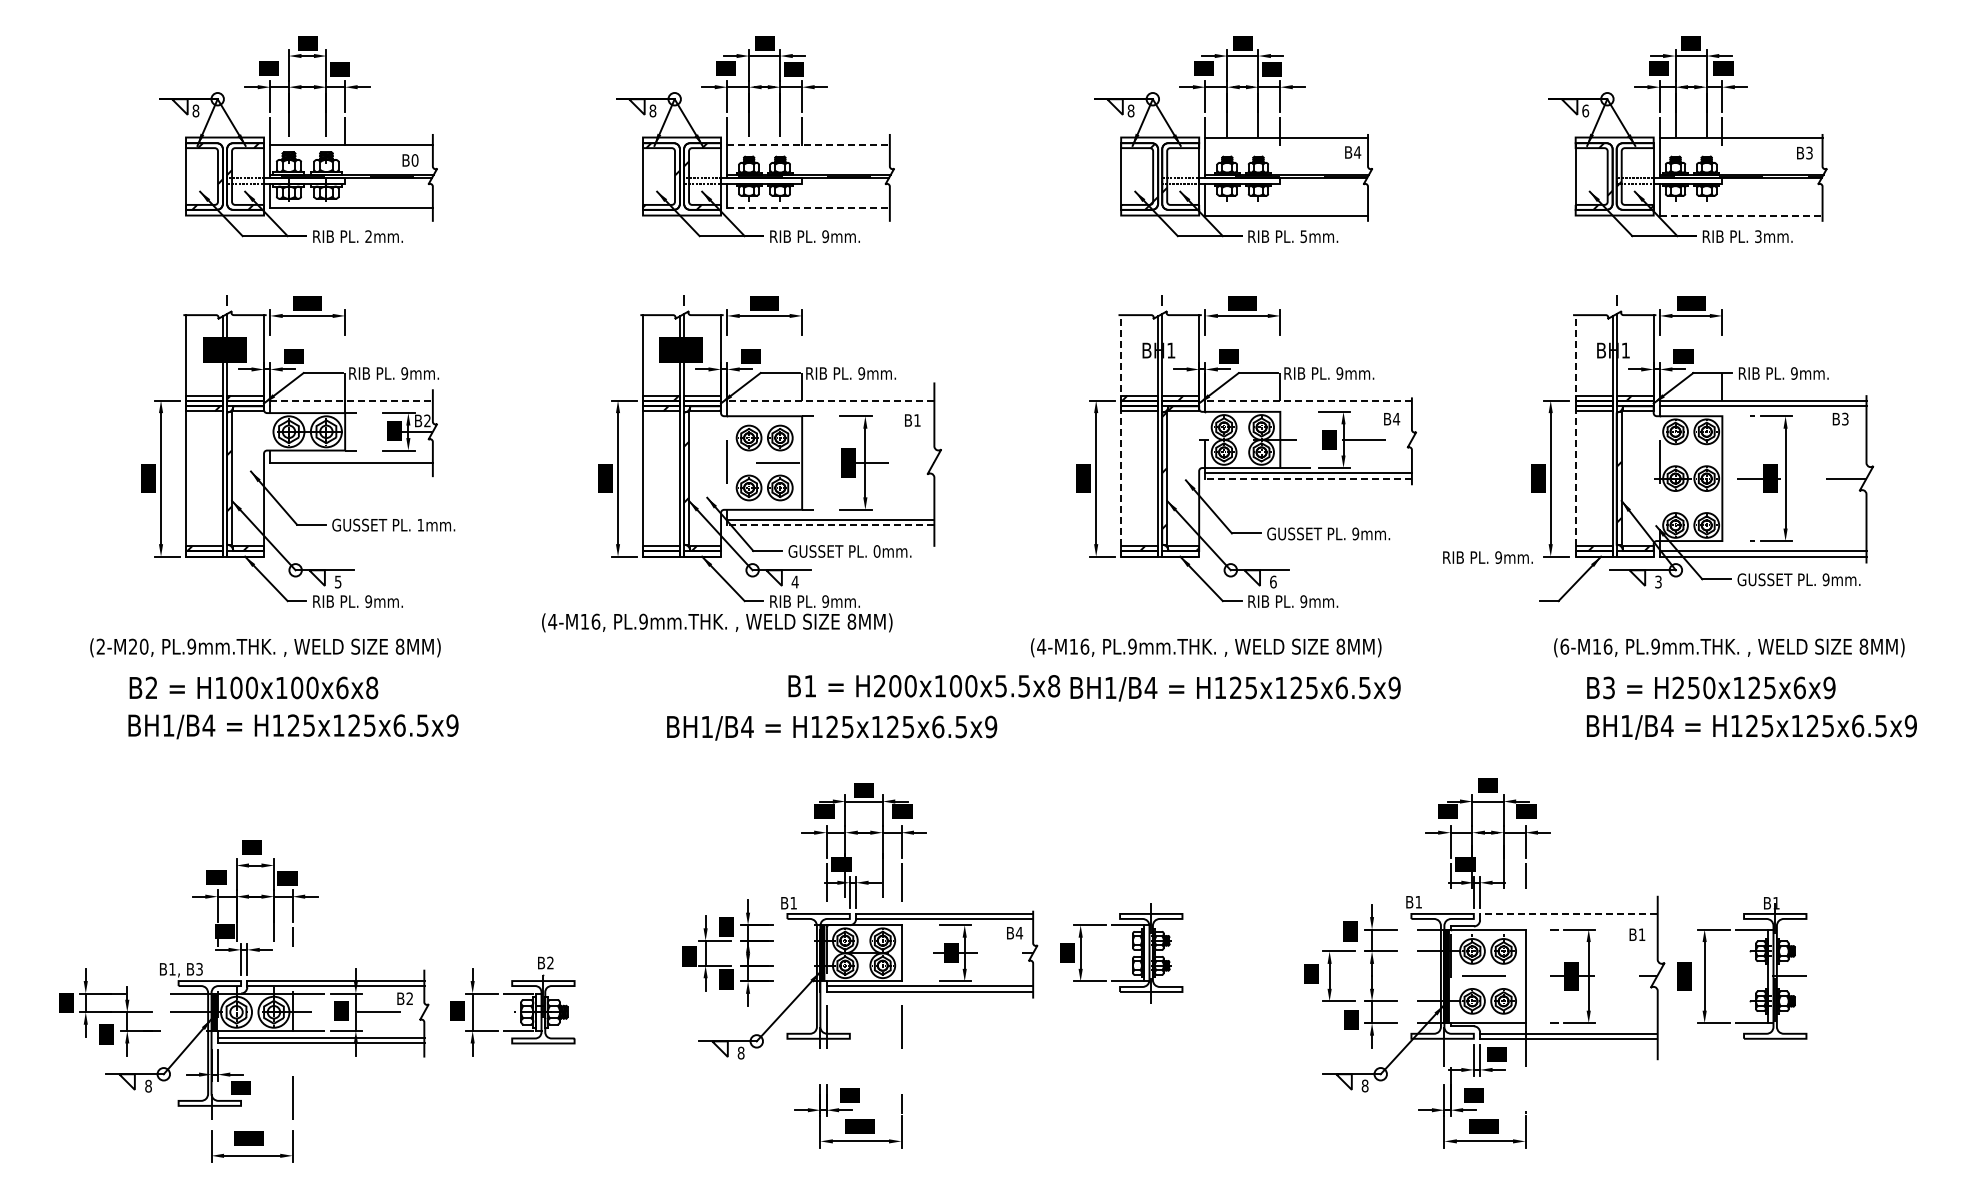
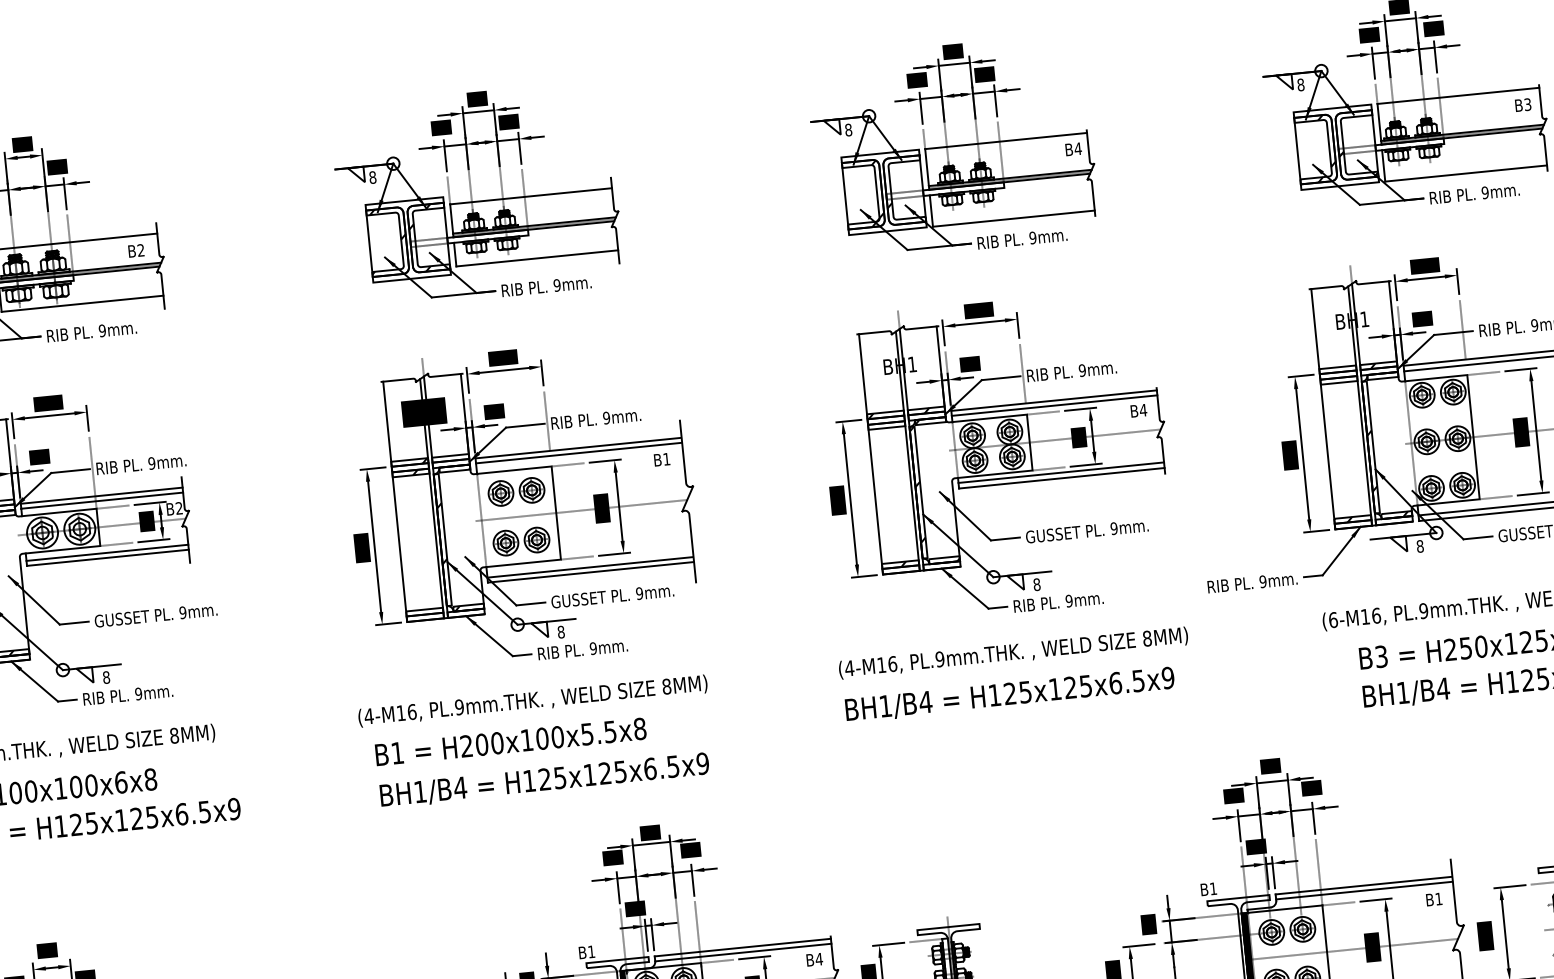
text: (1585, 110) -> (1300, 84), 6 -> 8
line: (809, 145) -> (532, 196), dashed -> solid
text: (414, 160) -> (140, 250), B0 -> B2
line: (809, 207) -> (538, 258), dashed -> solid
line: (1741, 215) -> (1466, 173), dashed -> solid
text: (368, 236) -> (102, 330), 2mm. -> 9mm.
text: (1303, 236) -> (1032, 237), 5mm. -> 9mm.
text: (1757, 236) -> (1484, 192), 3mm. -> 9mm.
line: (352, 400) -> (102, 495), dashed -> solid
line: (830, 400) -> (578, 448), dashed -> solid
line: (1308, 400) -> (1053, 400), dashed -> solid
line: (351, 405) -> (102, 500), added
line: (830, 405) -> (578, 452), added
line: (1308, 405) -> (1054, 405), added
line: (1296, 411) -> (1043, 412), added
line: (1121, 435) -> (871, 453), dashed -> solid
line: (1575, 435) -> (1323, 408), dashed -> solid
line: (351, 458) -> (107, 553), added
line: (1308, 478) -> (1061, 478), dashed -> solid
text: (420, 524) -> (182, 612), 1mm. -> 9mm.
line: (830, 525) -> (590, 572), dashed -> solid
text: (876, 551) -> (639, 593), 0mm. -> 9mm.
text: (1487, 557) -> (1251, 582), moved
text: (337, 581) -> (105, 677), 5 -> 8
text: (794, 581) -> (560, 631), 4 -> 8
text: (1273, 581) -> (1037, 584), 6 -> 8
text: (1658, 581) -> (1420, 545), 3 -> 8
text: (717, 622) -> (533, 700), moved
text: (1206, 647) -> (1013, 652), moved
text: (924, 686) -> (511, 742), moved
text: (832, 727) -> (545, 779), moved
line: (1568, 913) -> (1363, 885), dashed -> solid
line: (1568, 918) -> (1364, 890), added

